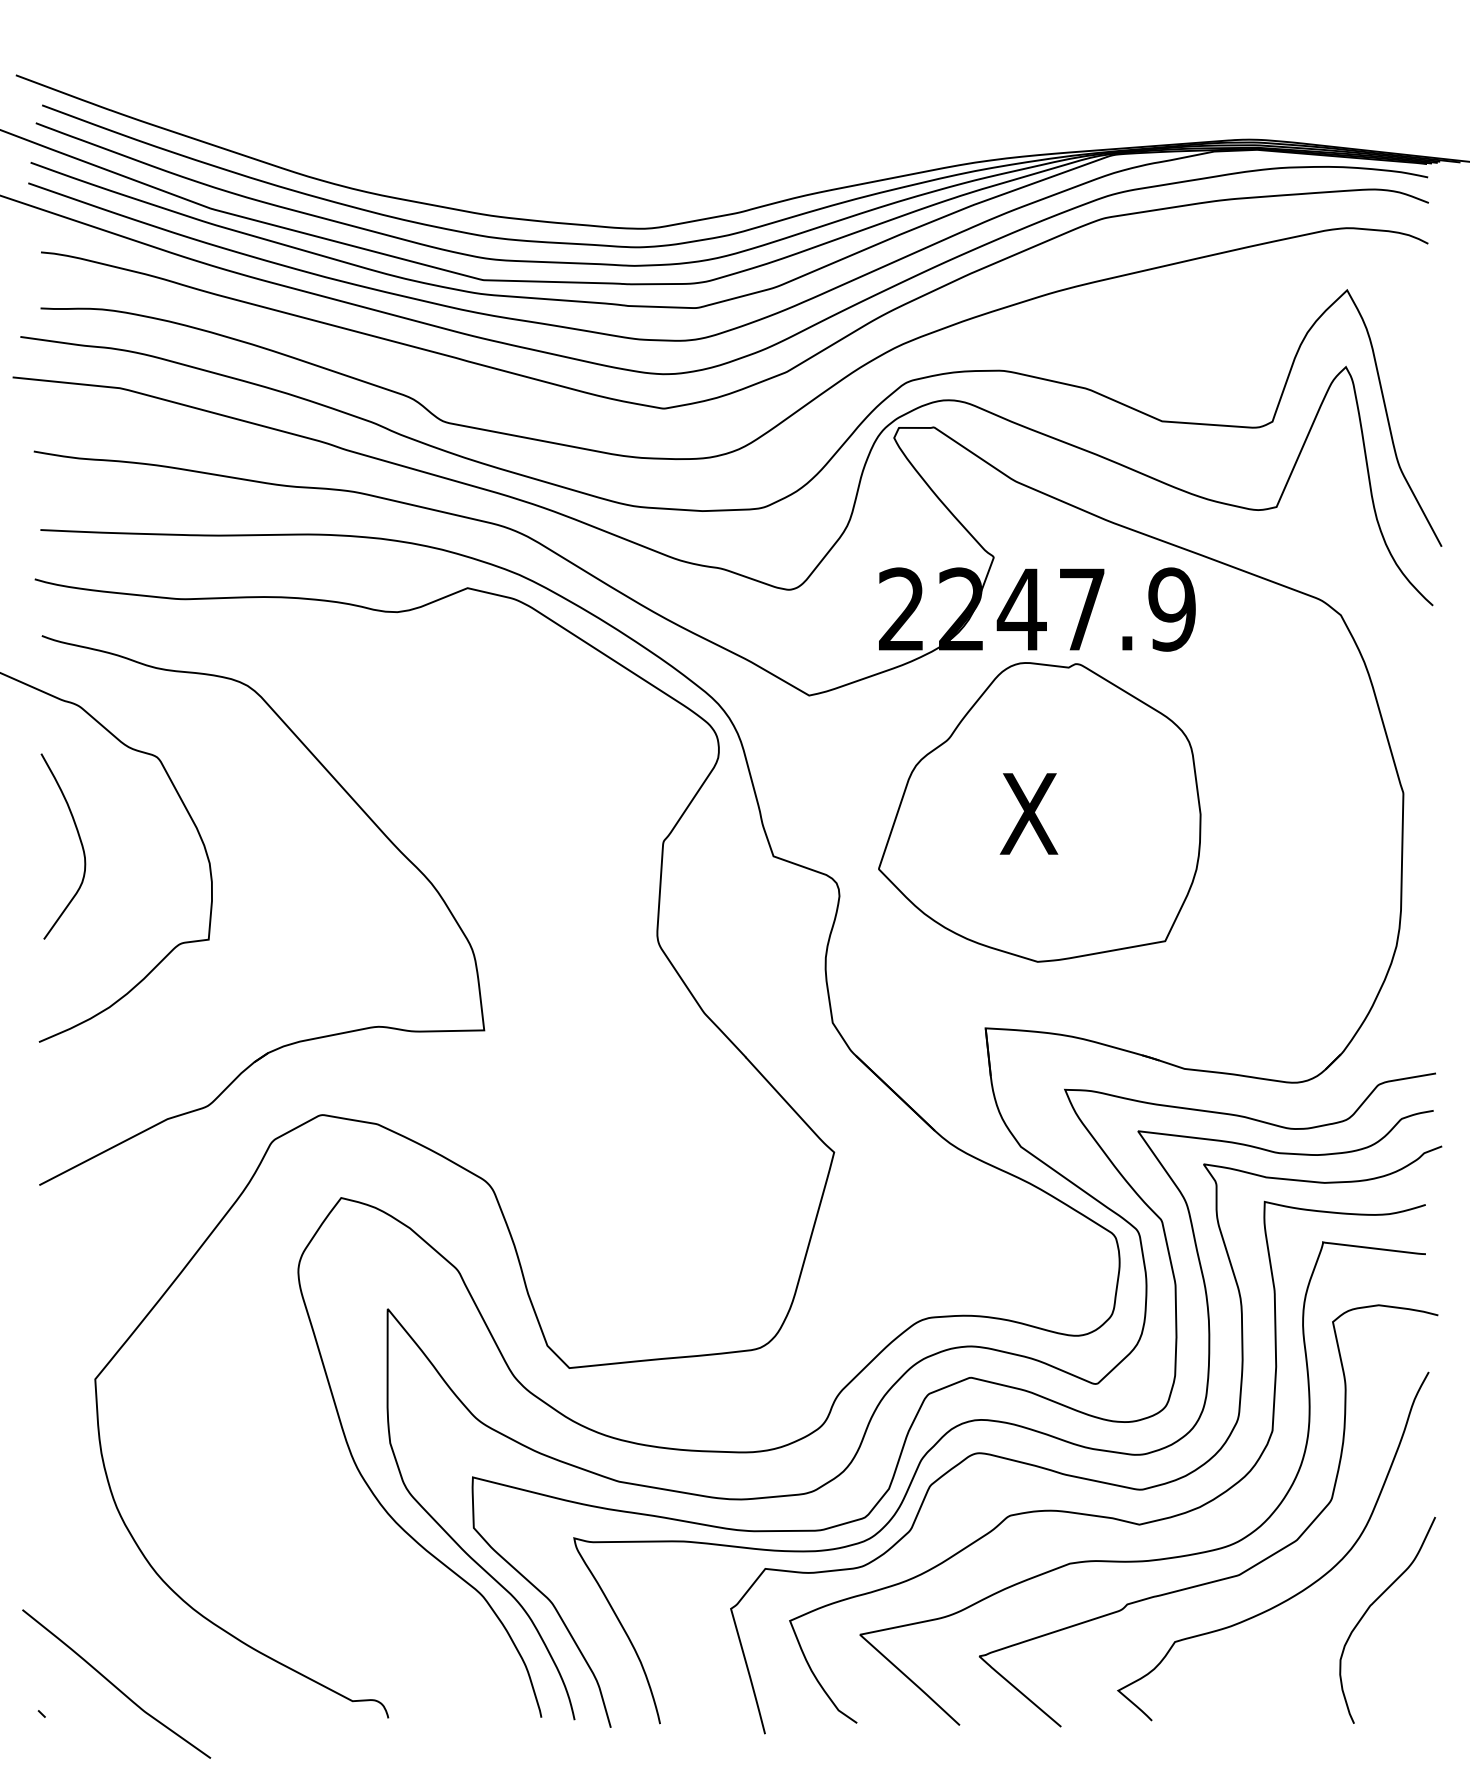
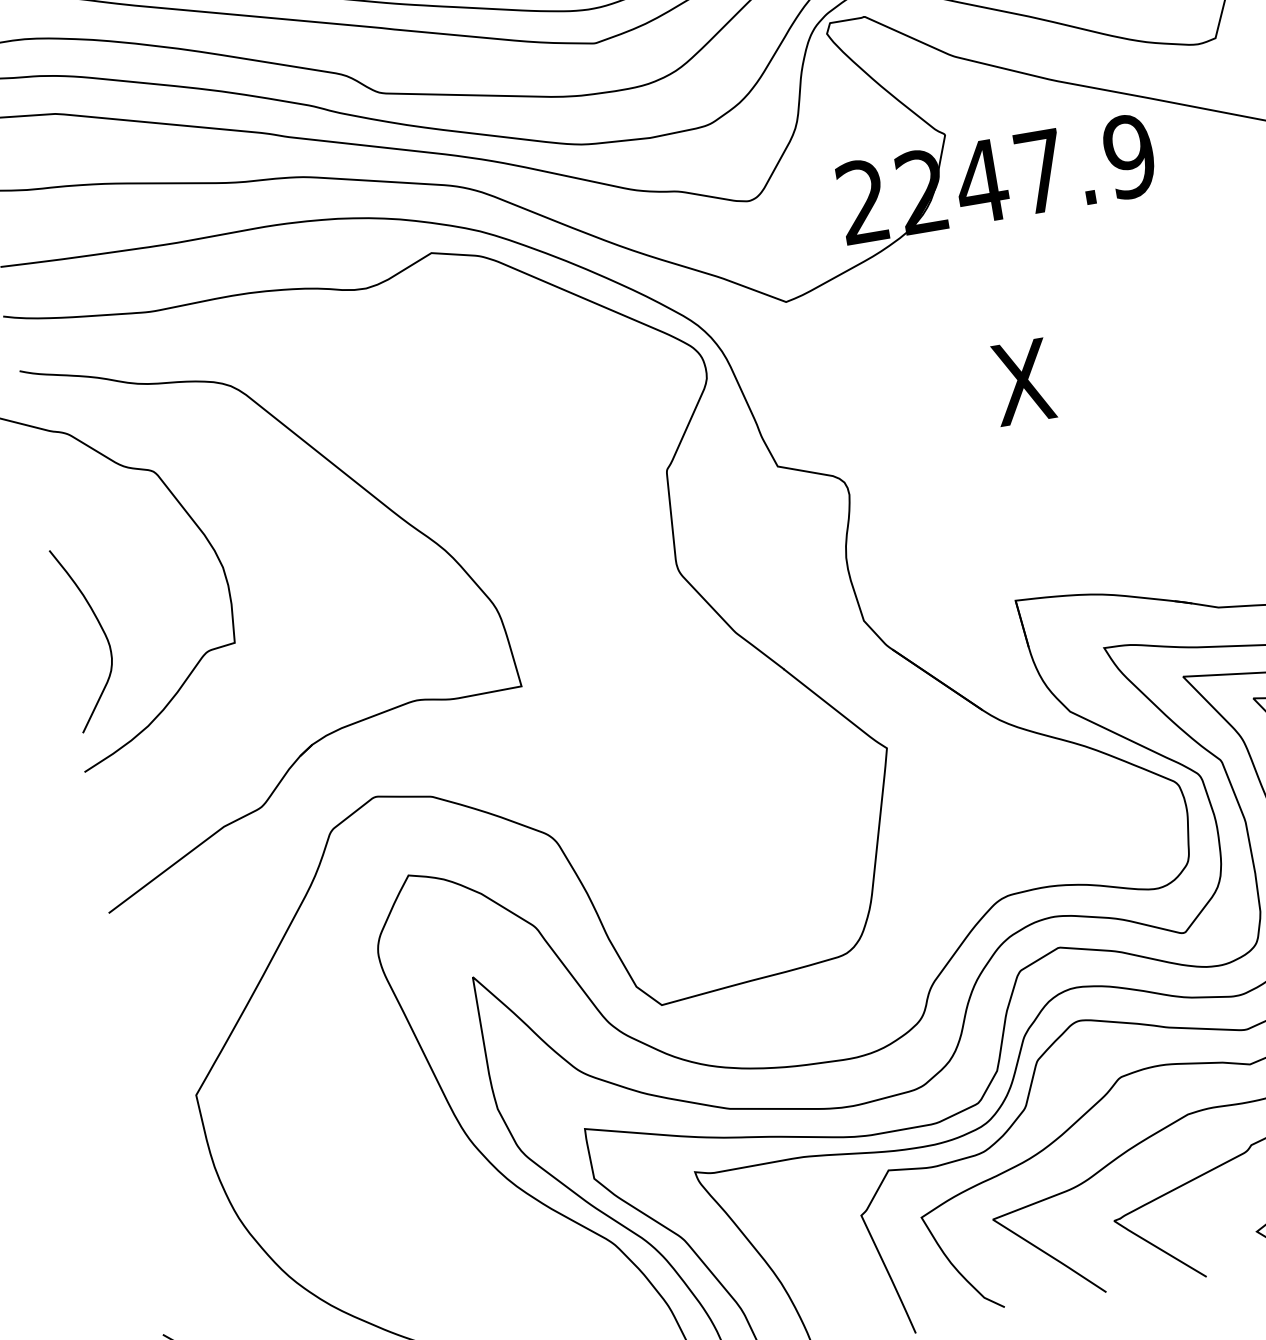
part: (1039, 812) -> (1032, 378), removed
curve: (79, 840) -> (101, 629), moved

